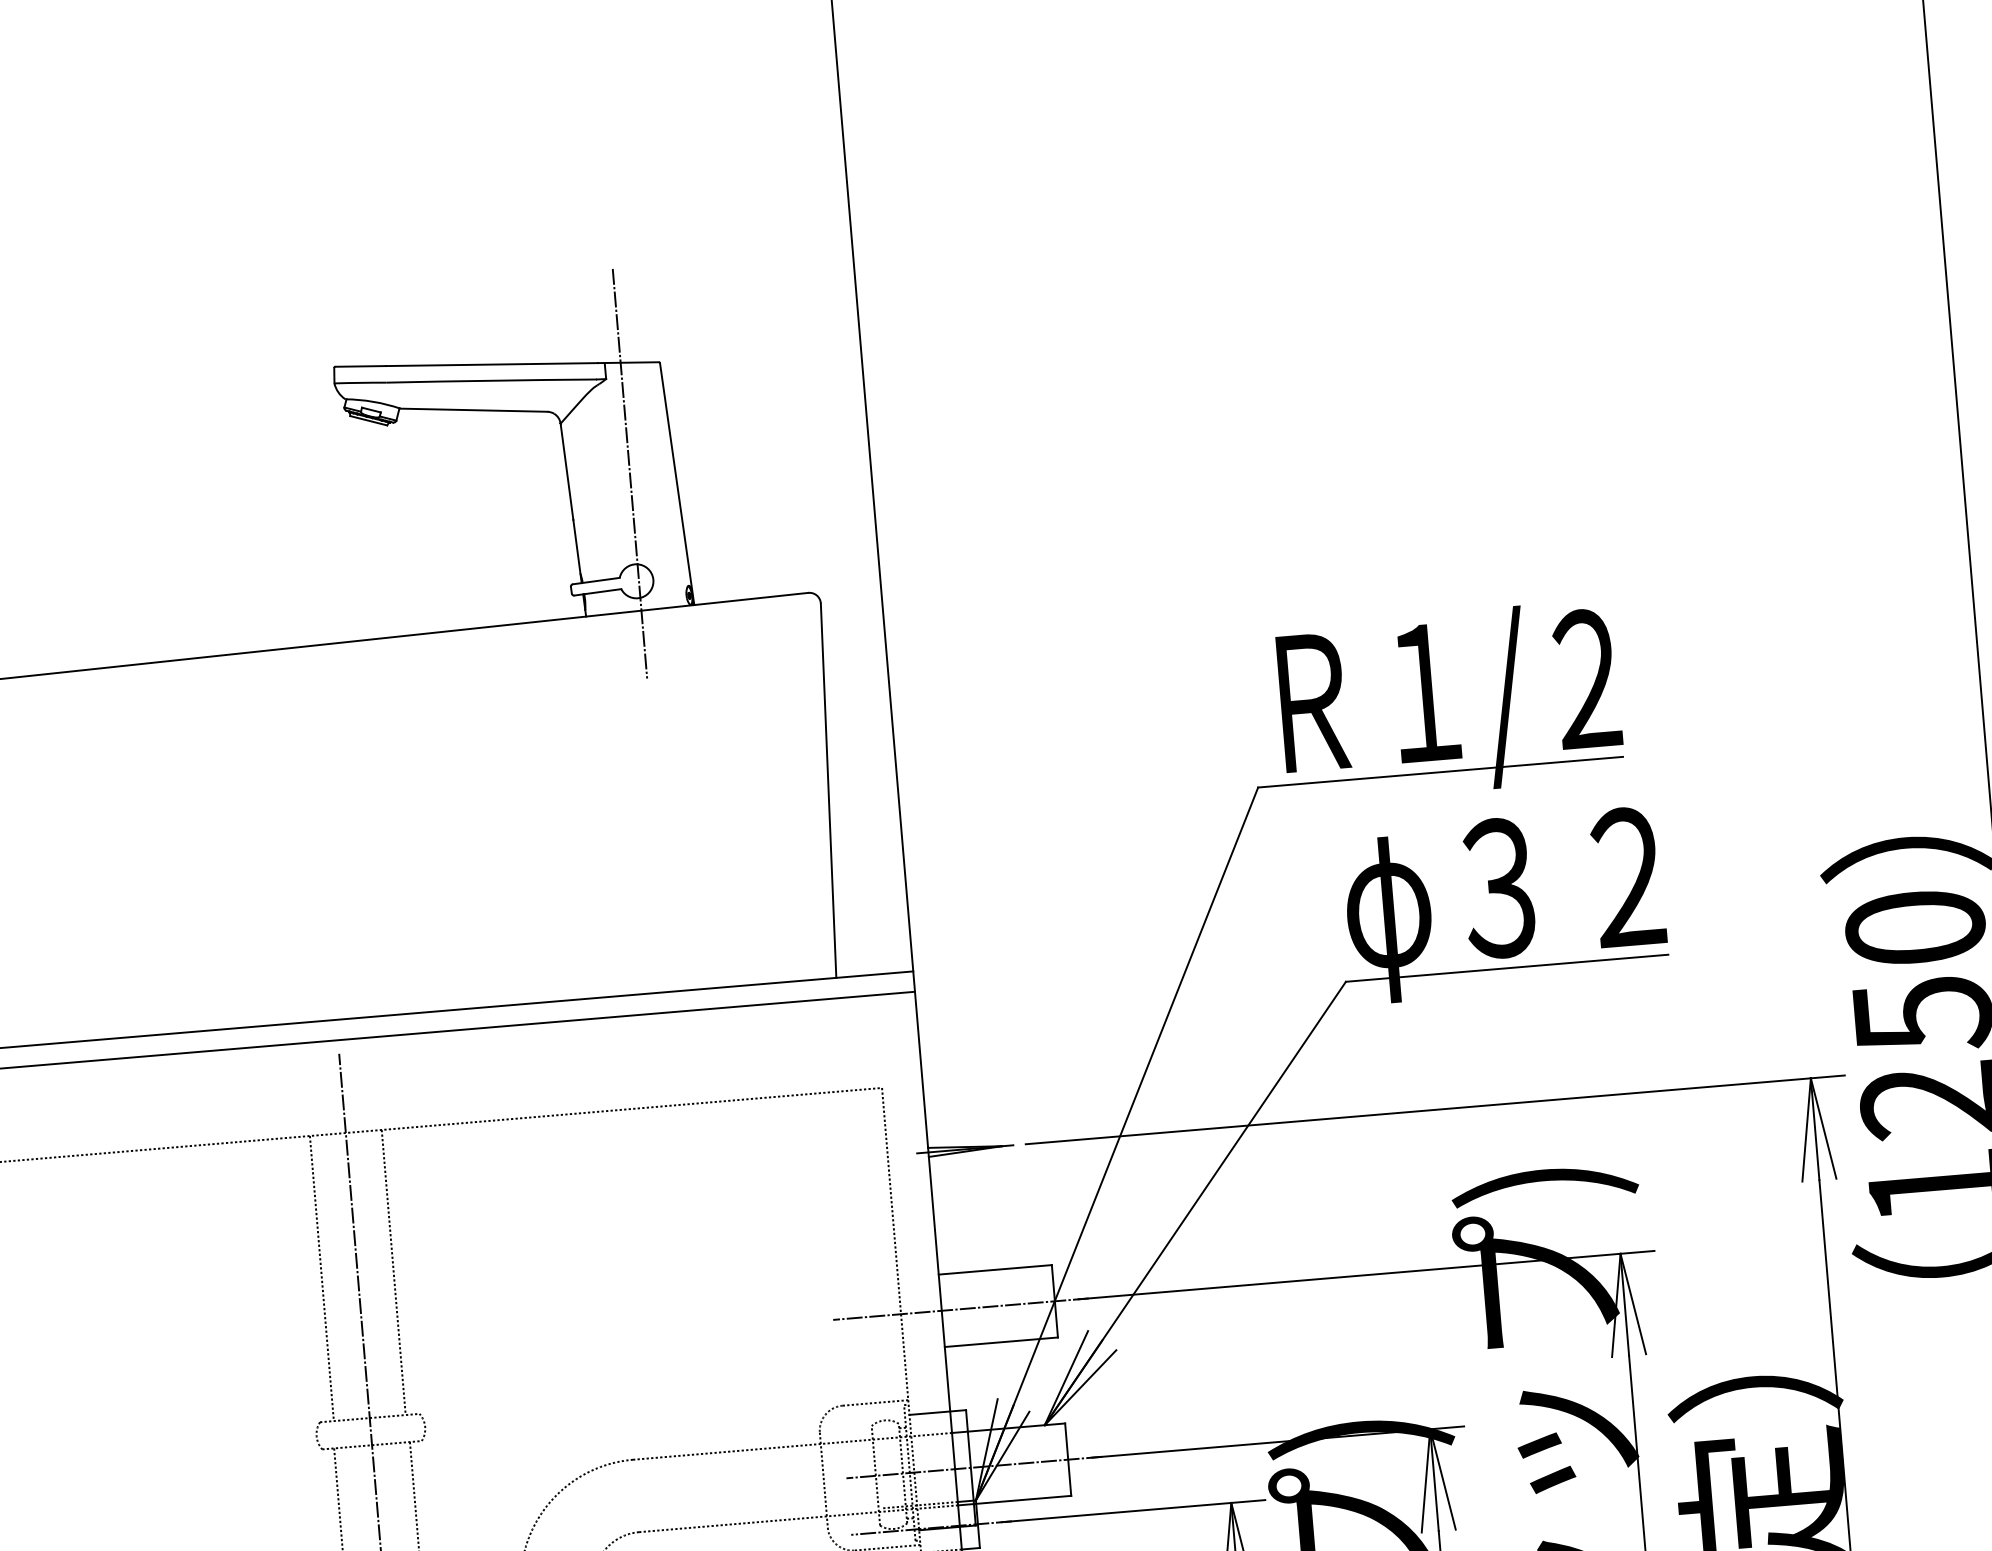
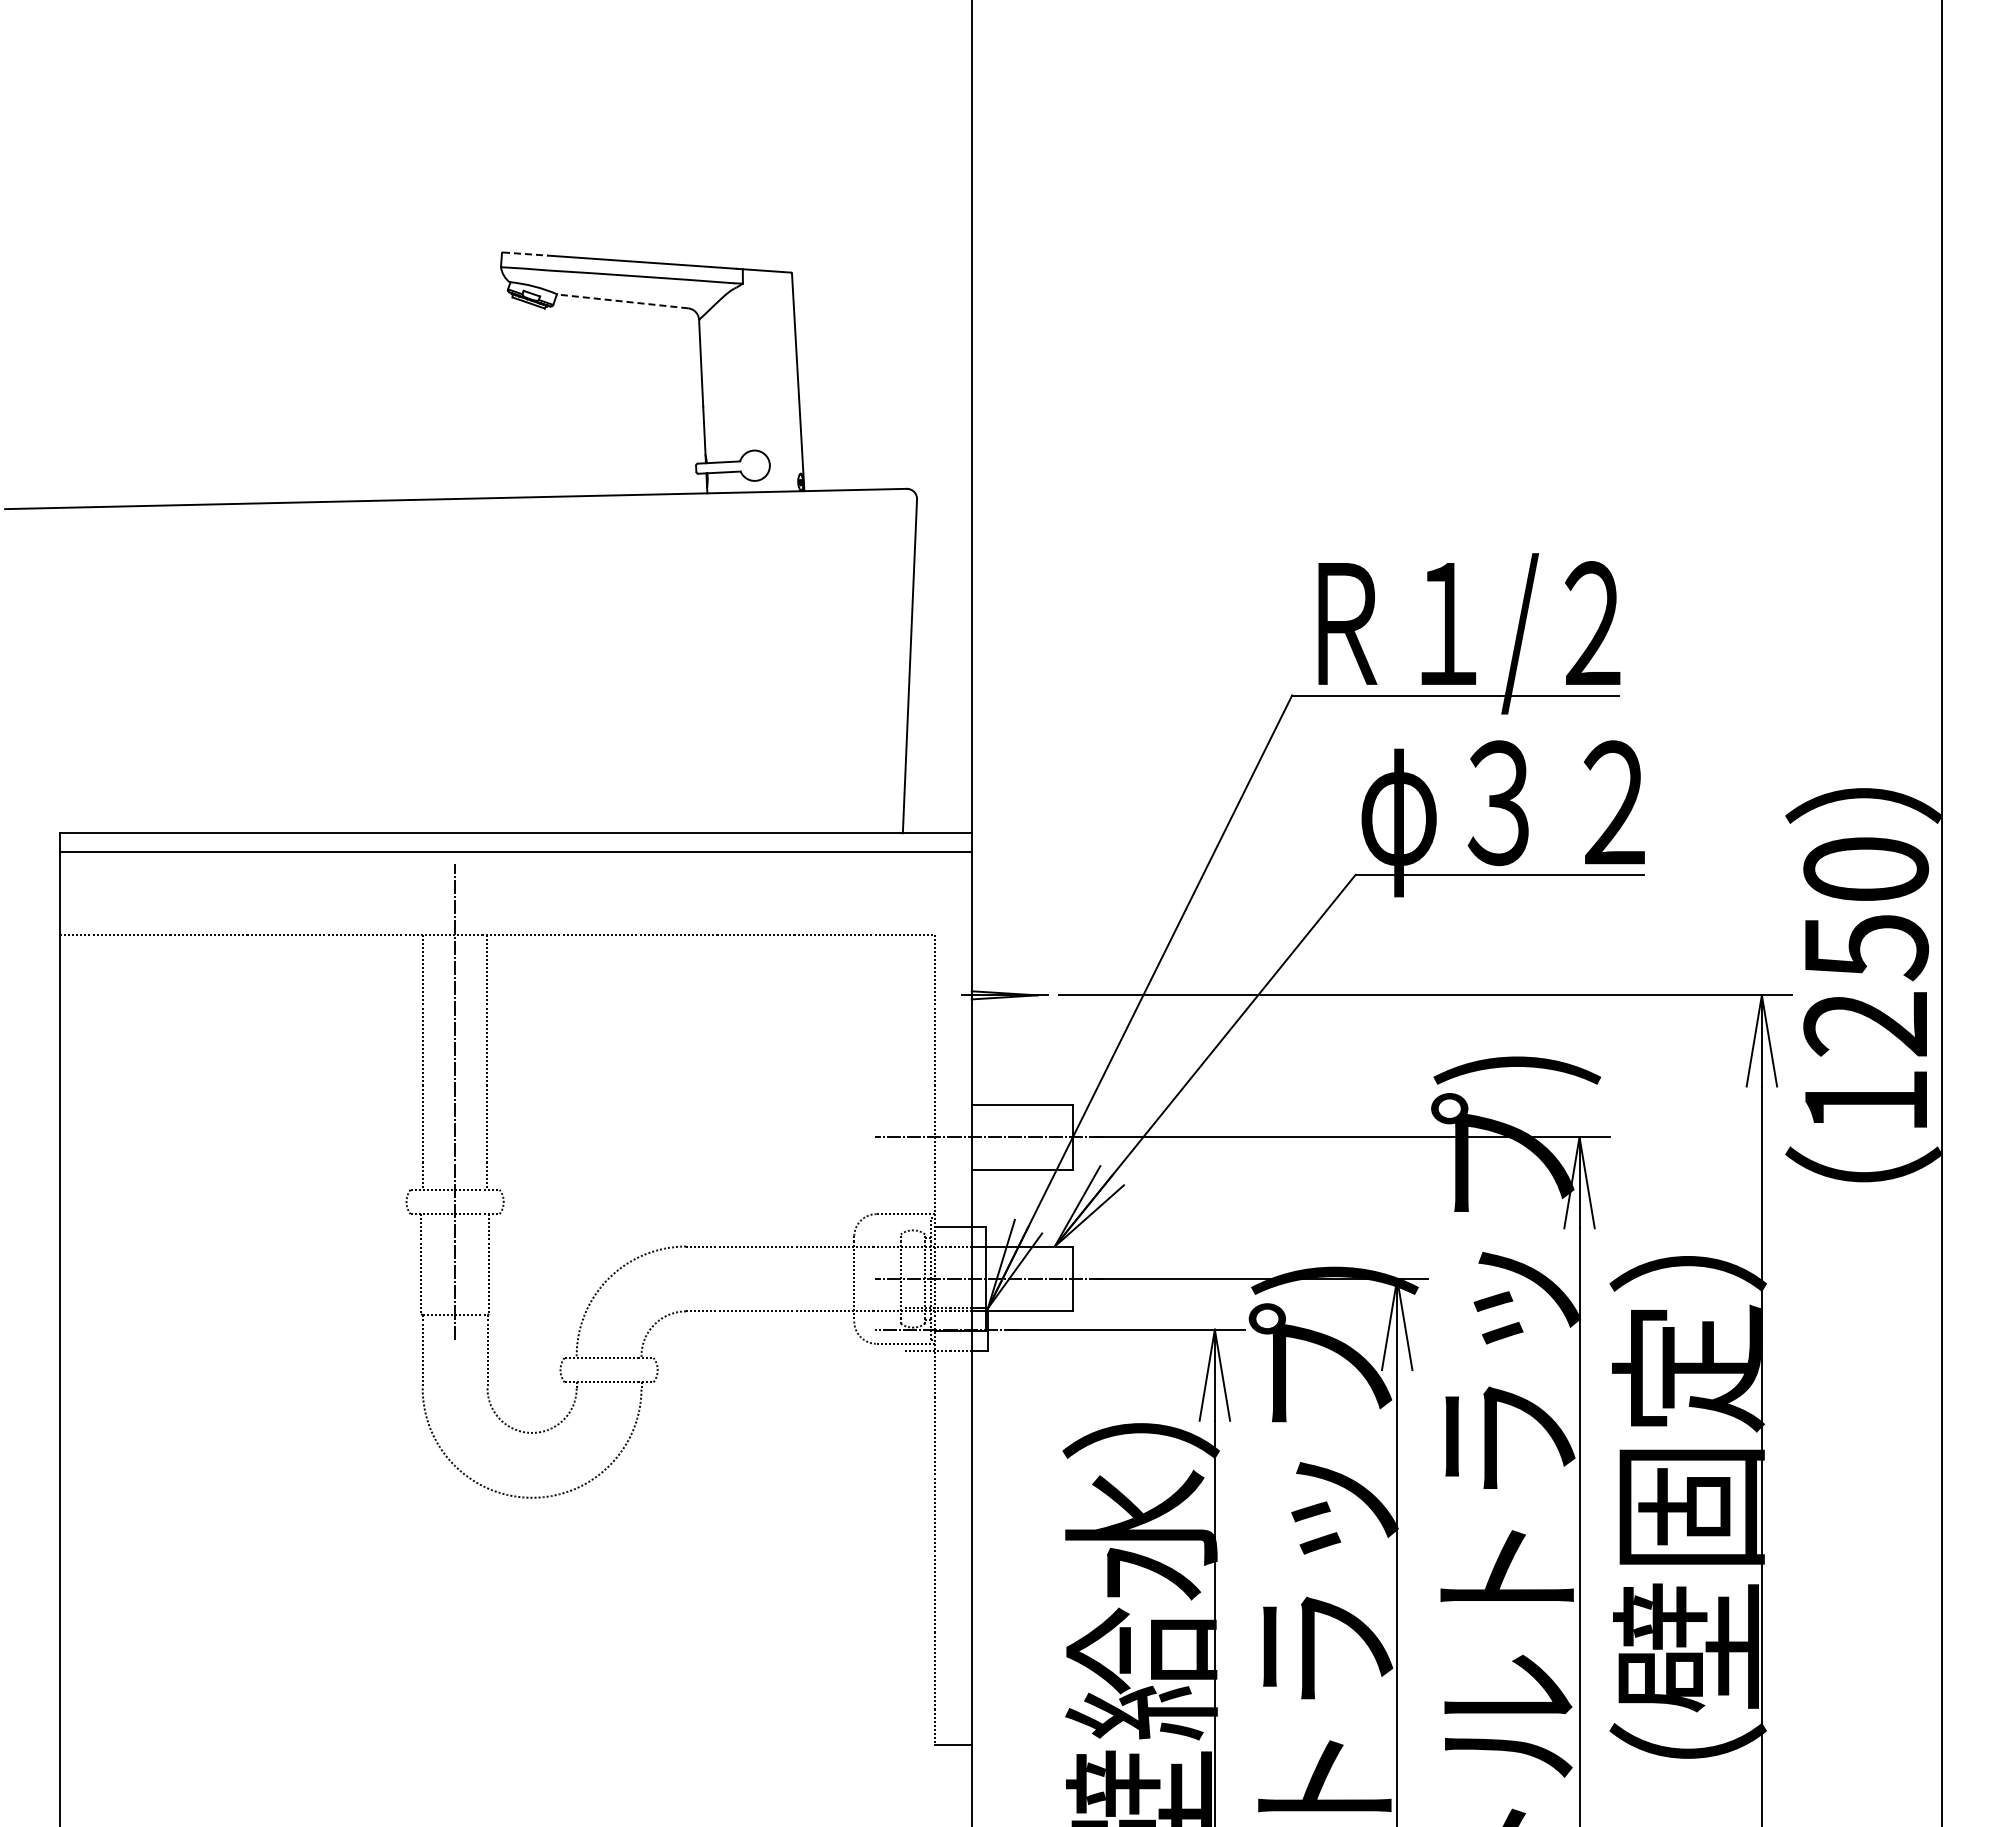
line: (360, 366) -> (525, 254), solid -> dashed
line: (474, 410) -> (623, 301), solid -> dashed
line: (630, 473) -> (757, 369), removed

